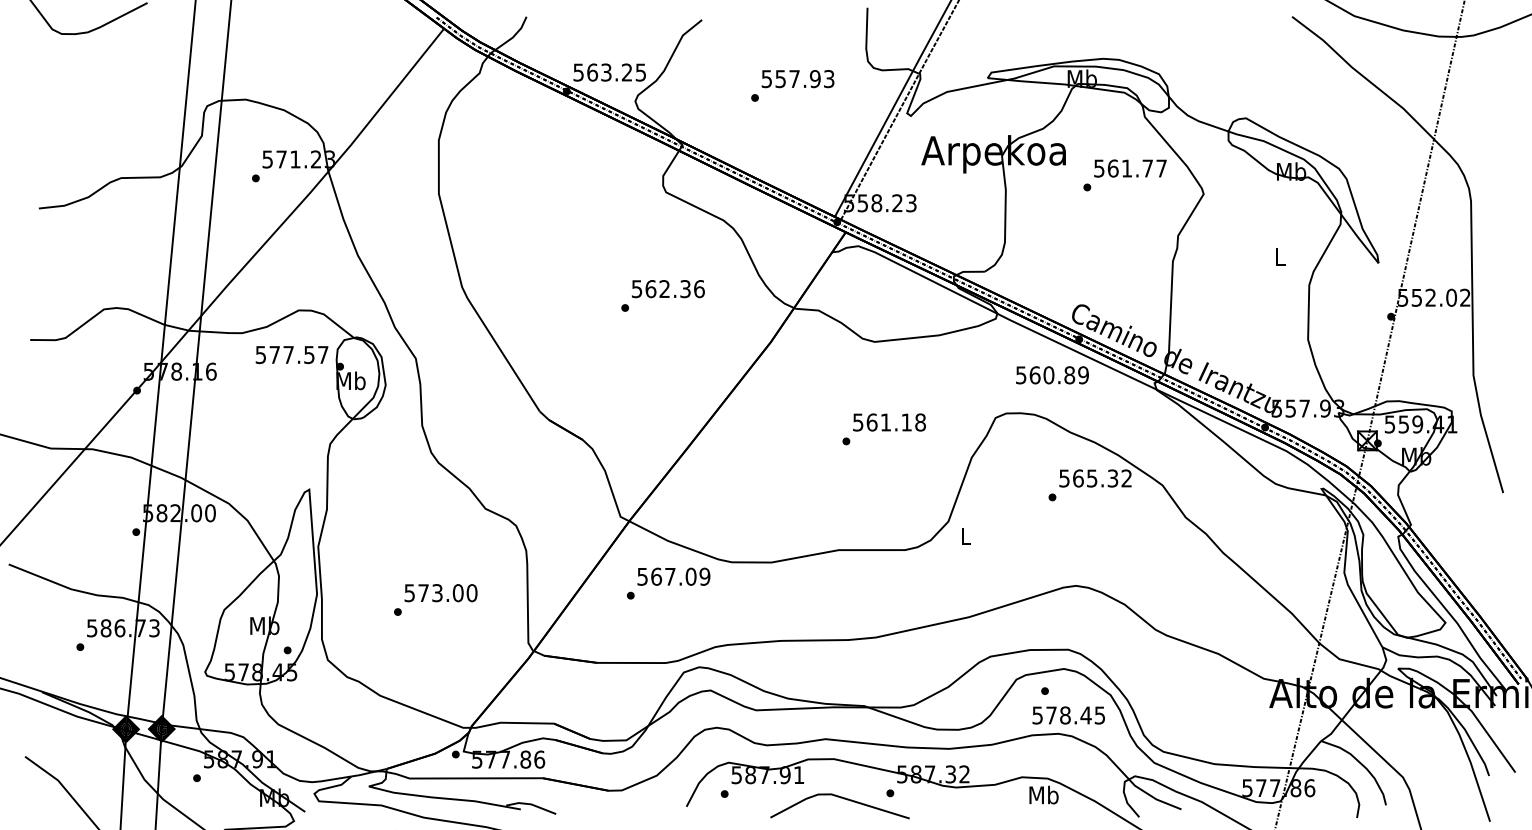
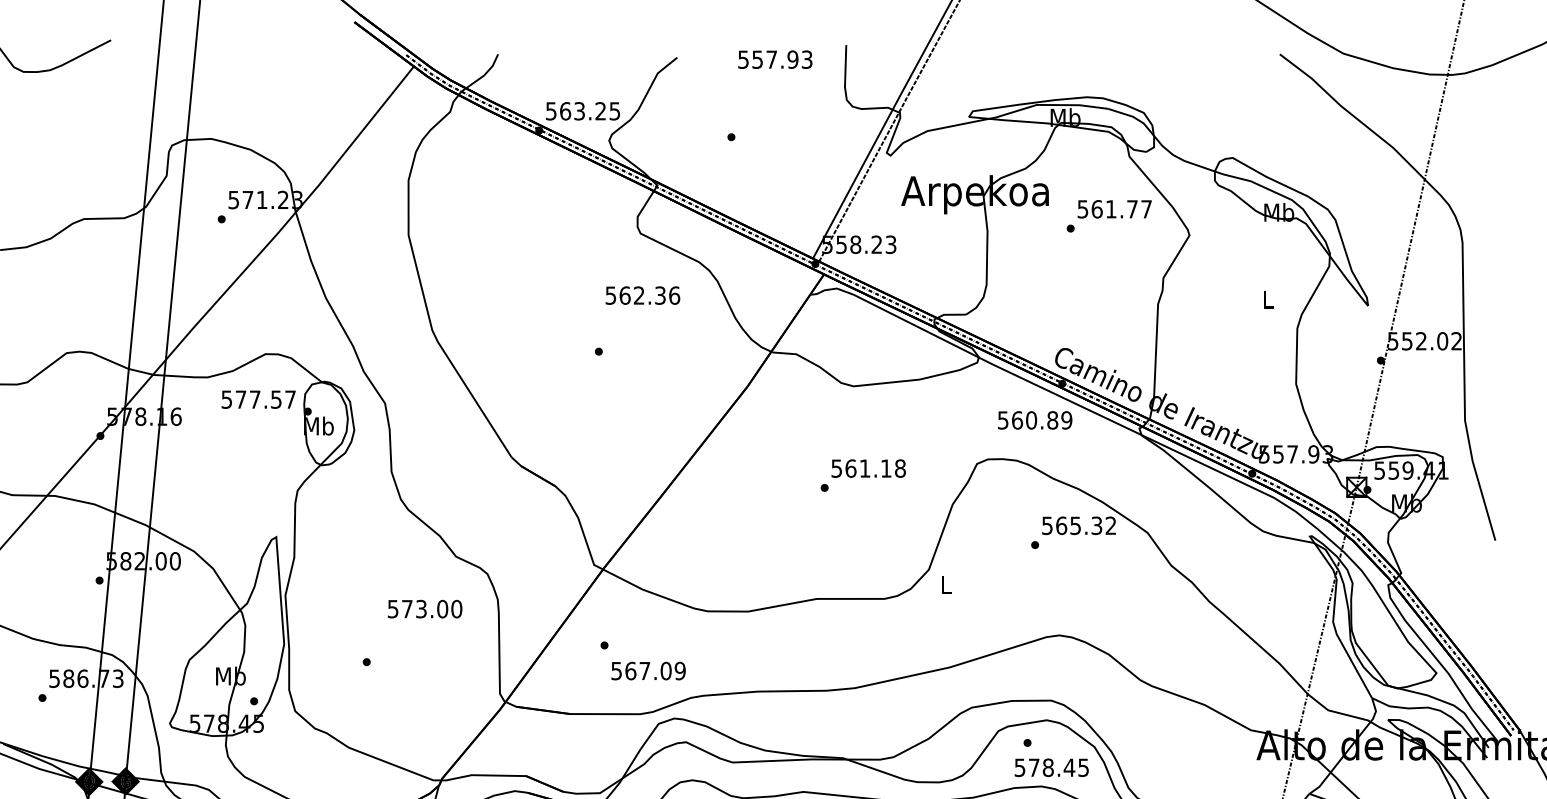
text: (797, 79) -> (774, 60), moved
text: (668, 289) -> (643, 296), moved
text: (673, 576) -> (648, 670), moved
text: (440, 593) -> (424, 609), moved

